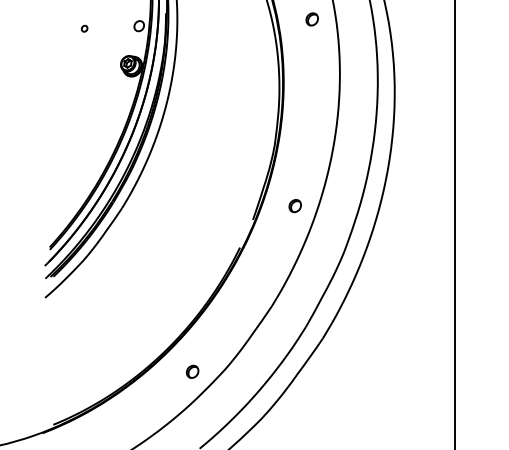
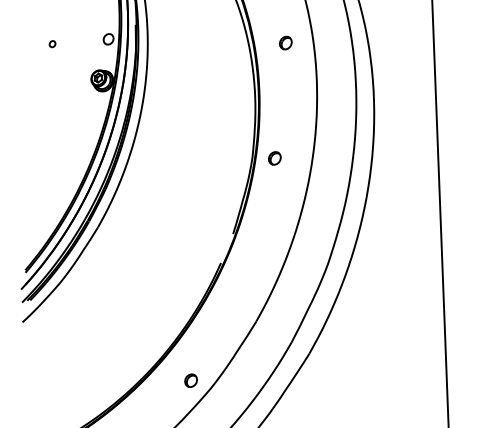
part: (311, 19) -> (285, 43), moved
part: (294, 206) -> (274, 158), moved
part: (192, 371) -> (190, 380), moved

